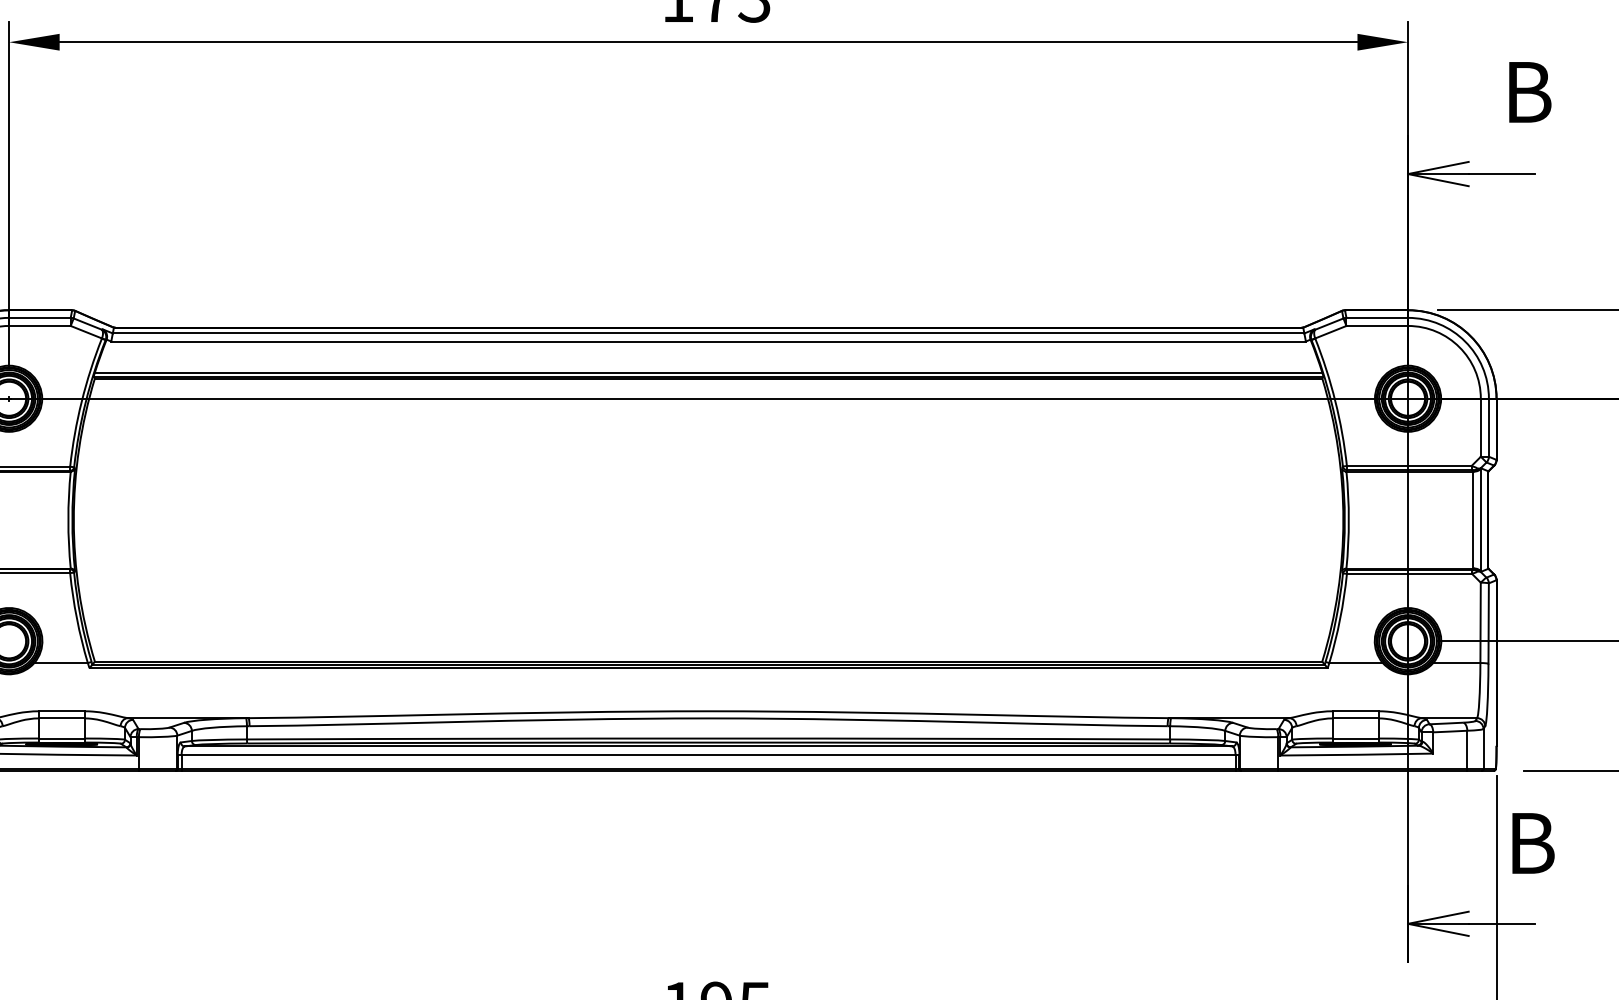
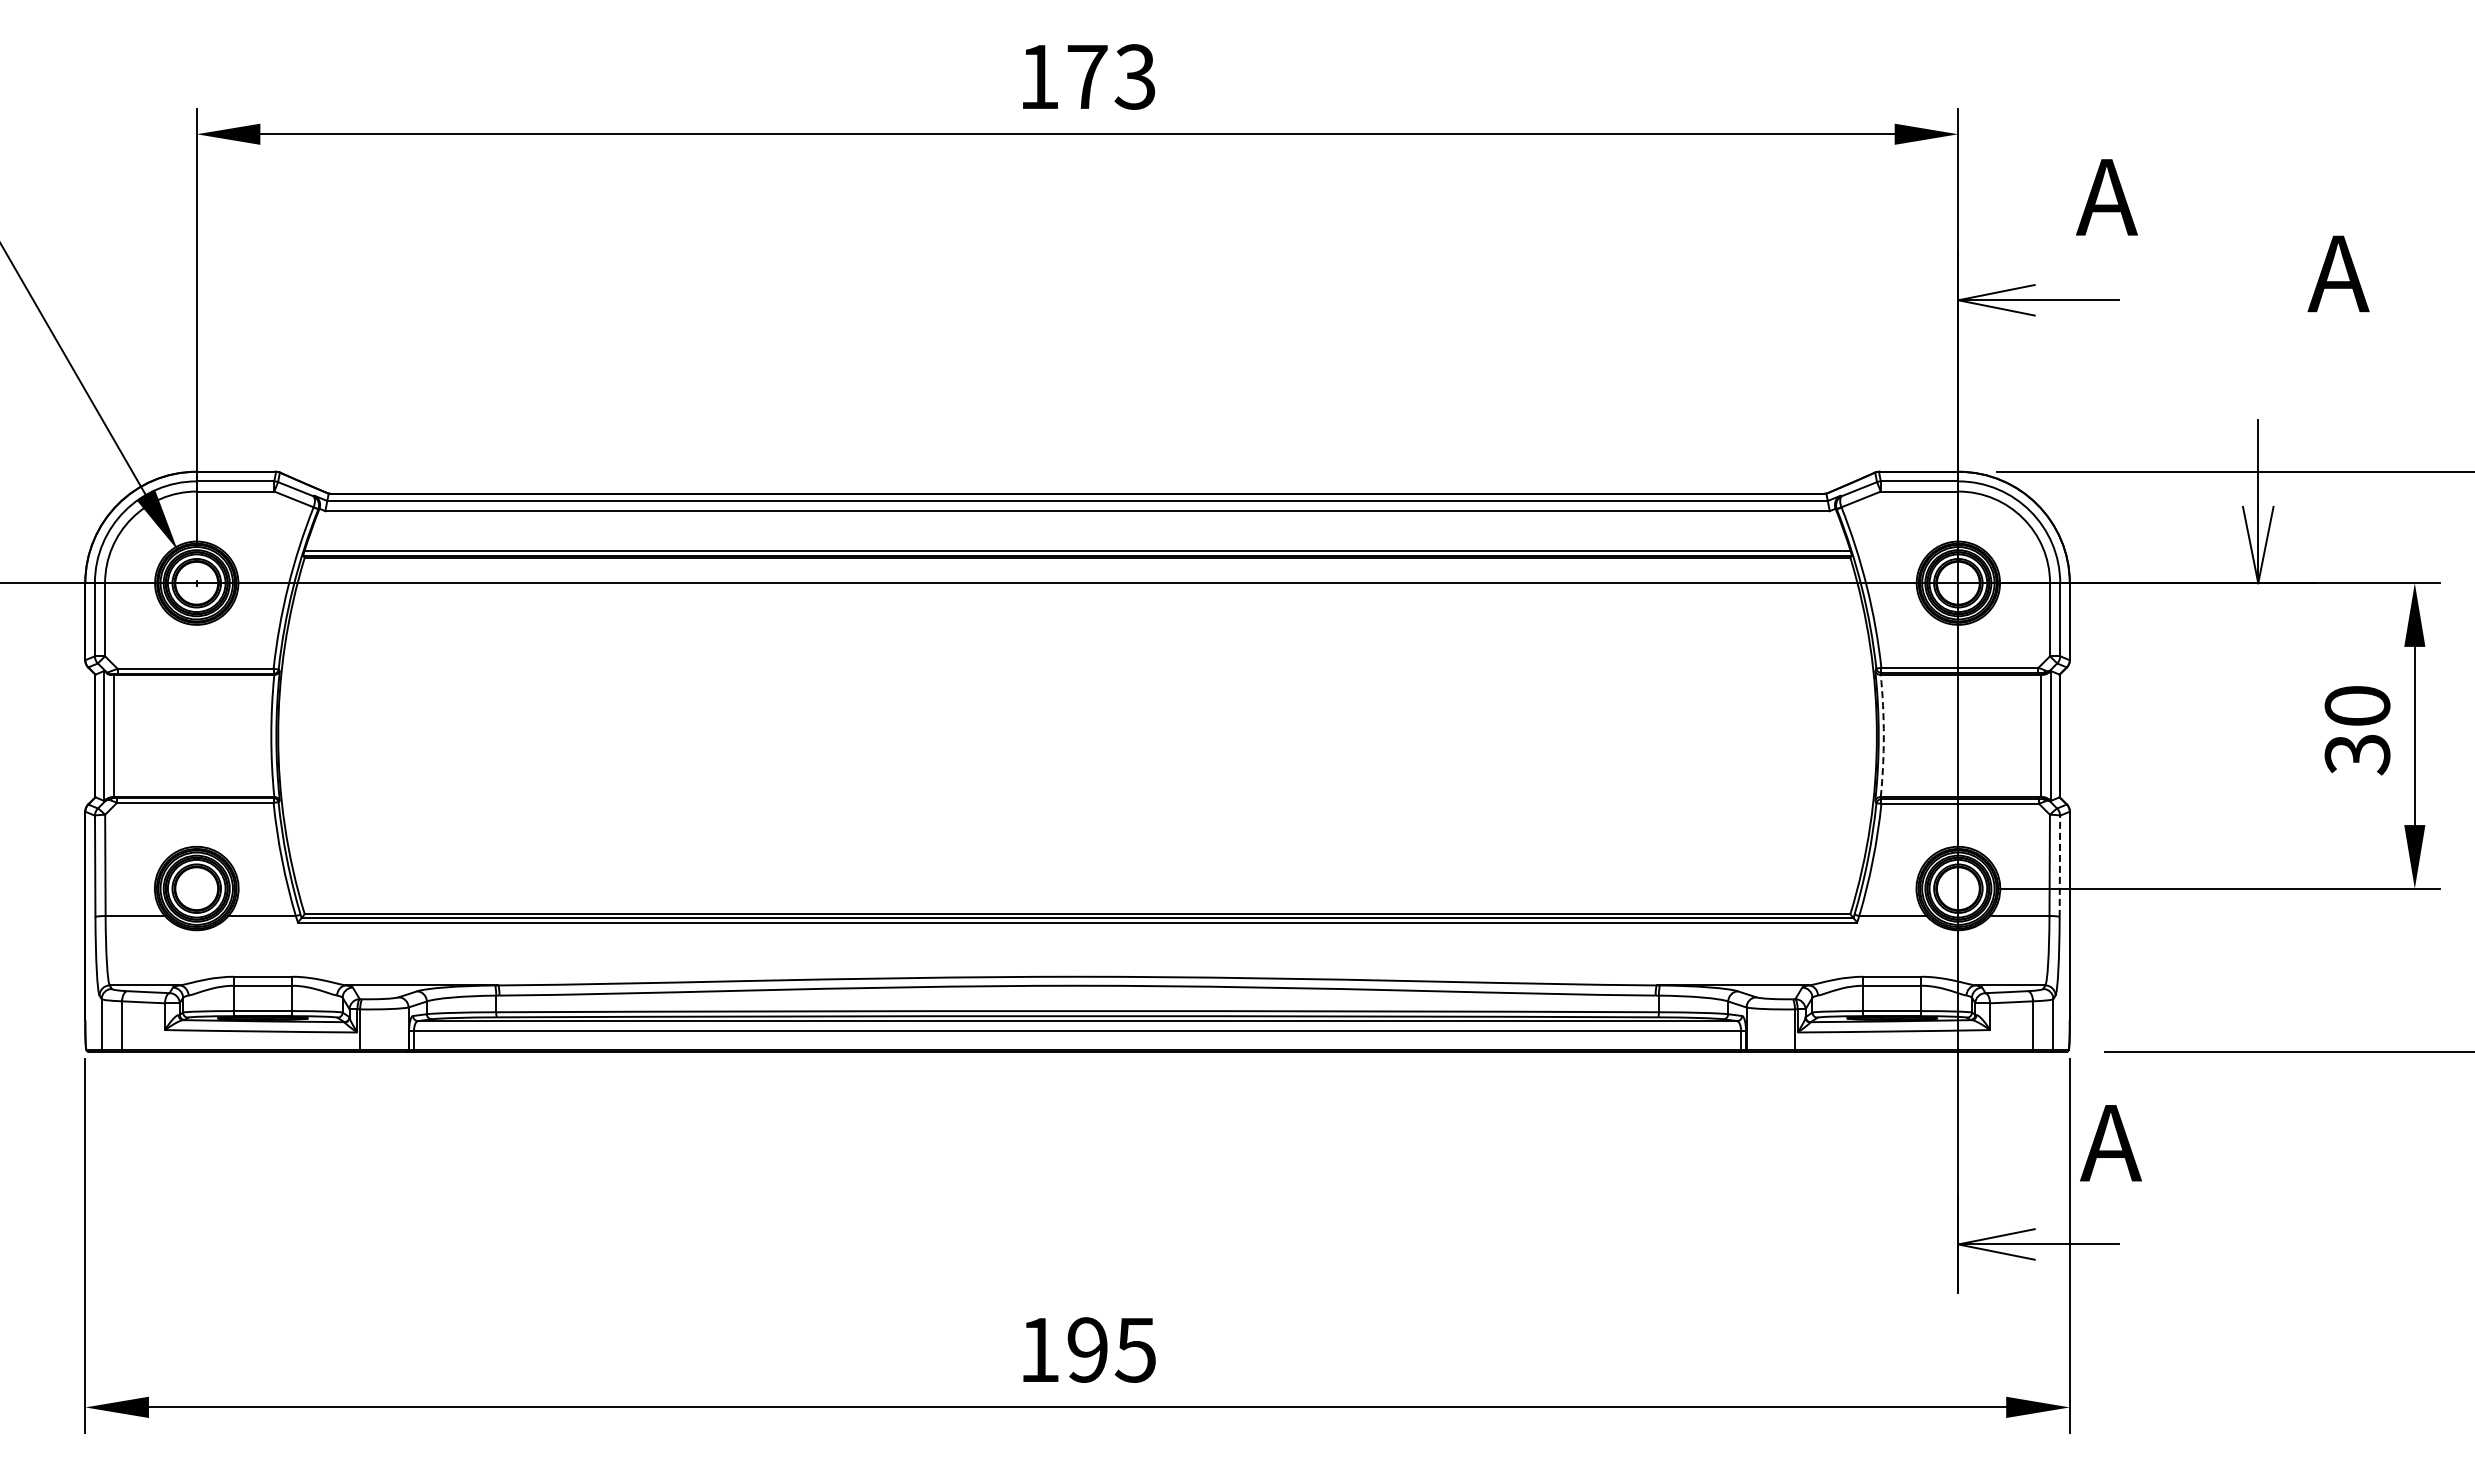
text: (1525, 92) -> (2106, 197), B -> A
arc: (1348, 519) -> (1883, 735), solid -> dashed
line: (1488, 623) -> (2059, 866), solid -> dashed
text: (1529, 843) -> (2111, 1143), B -> A

